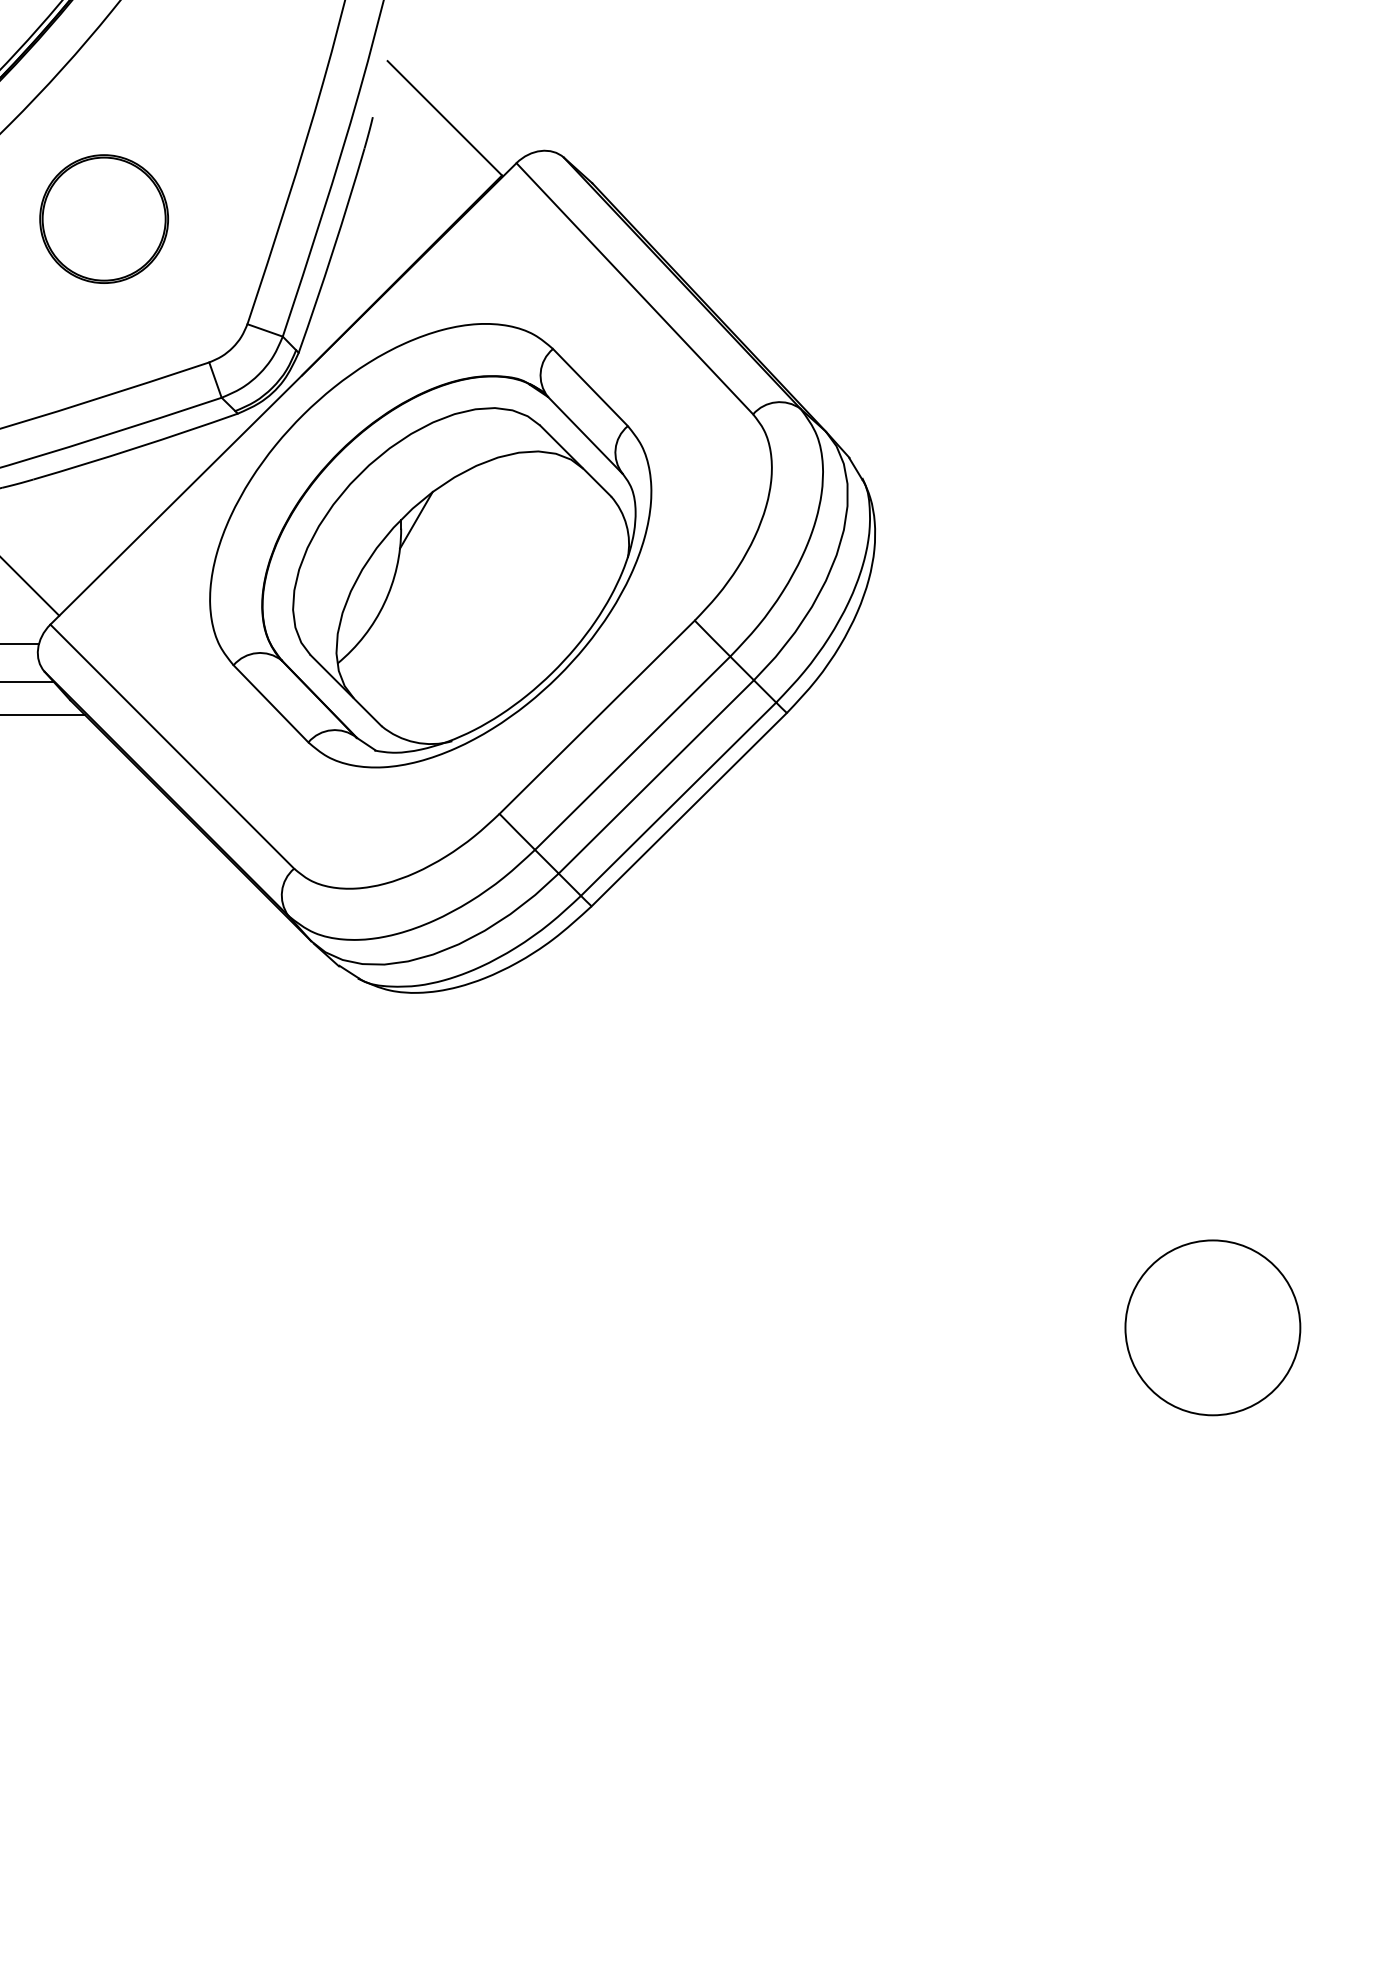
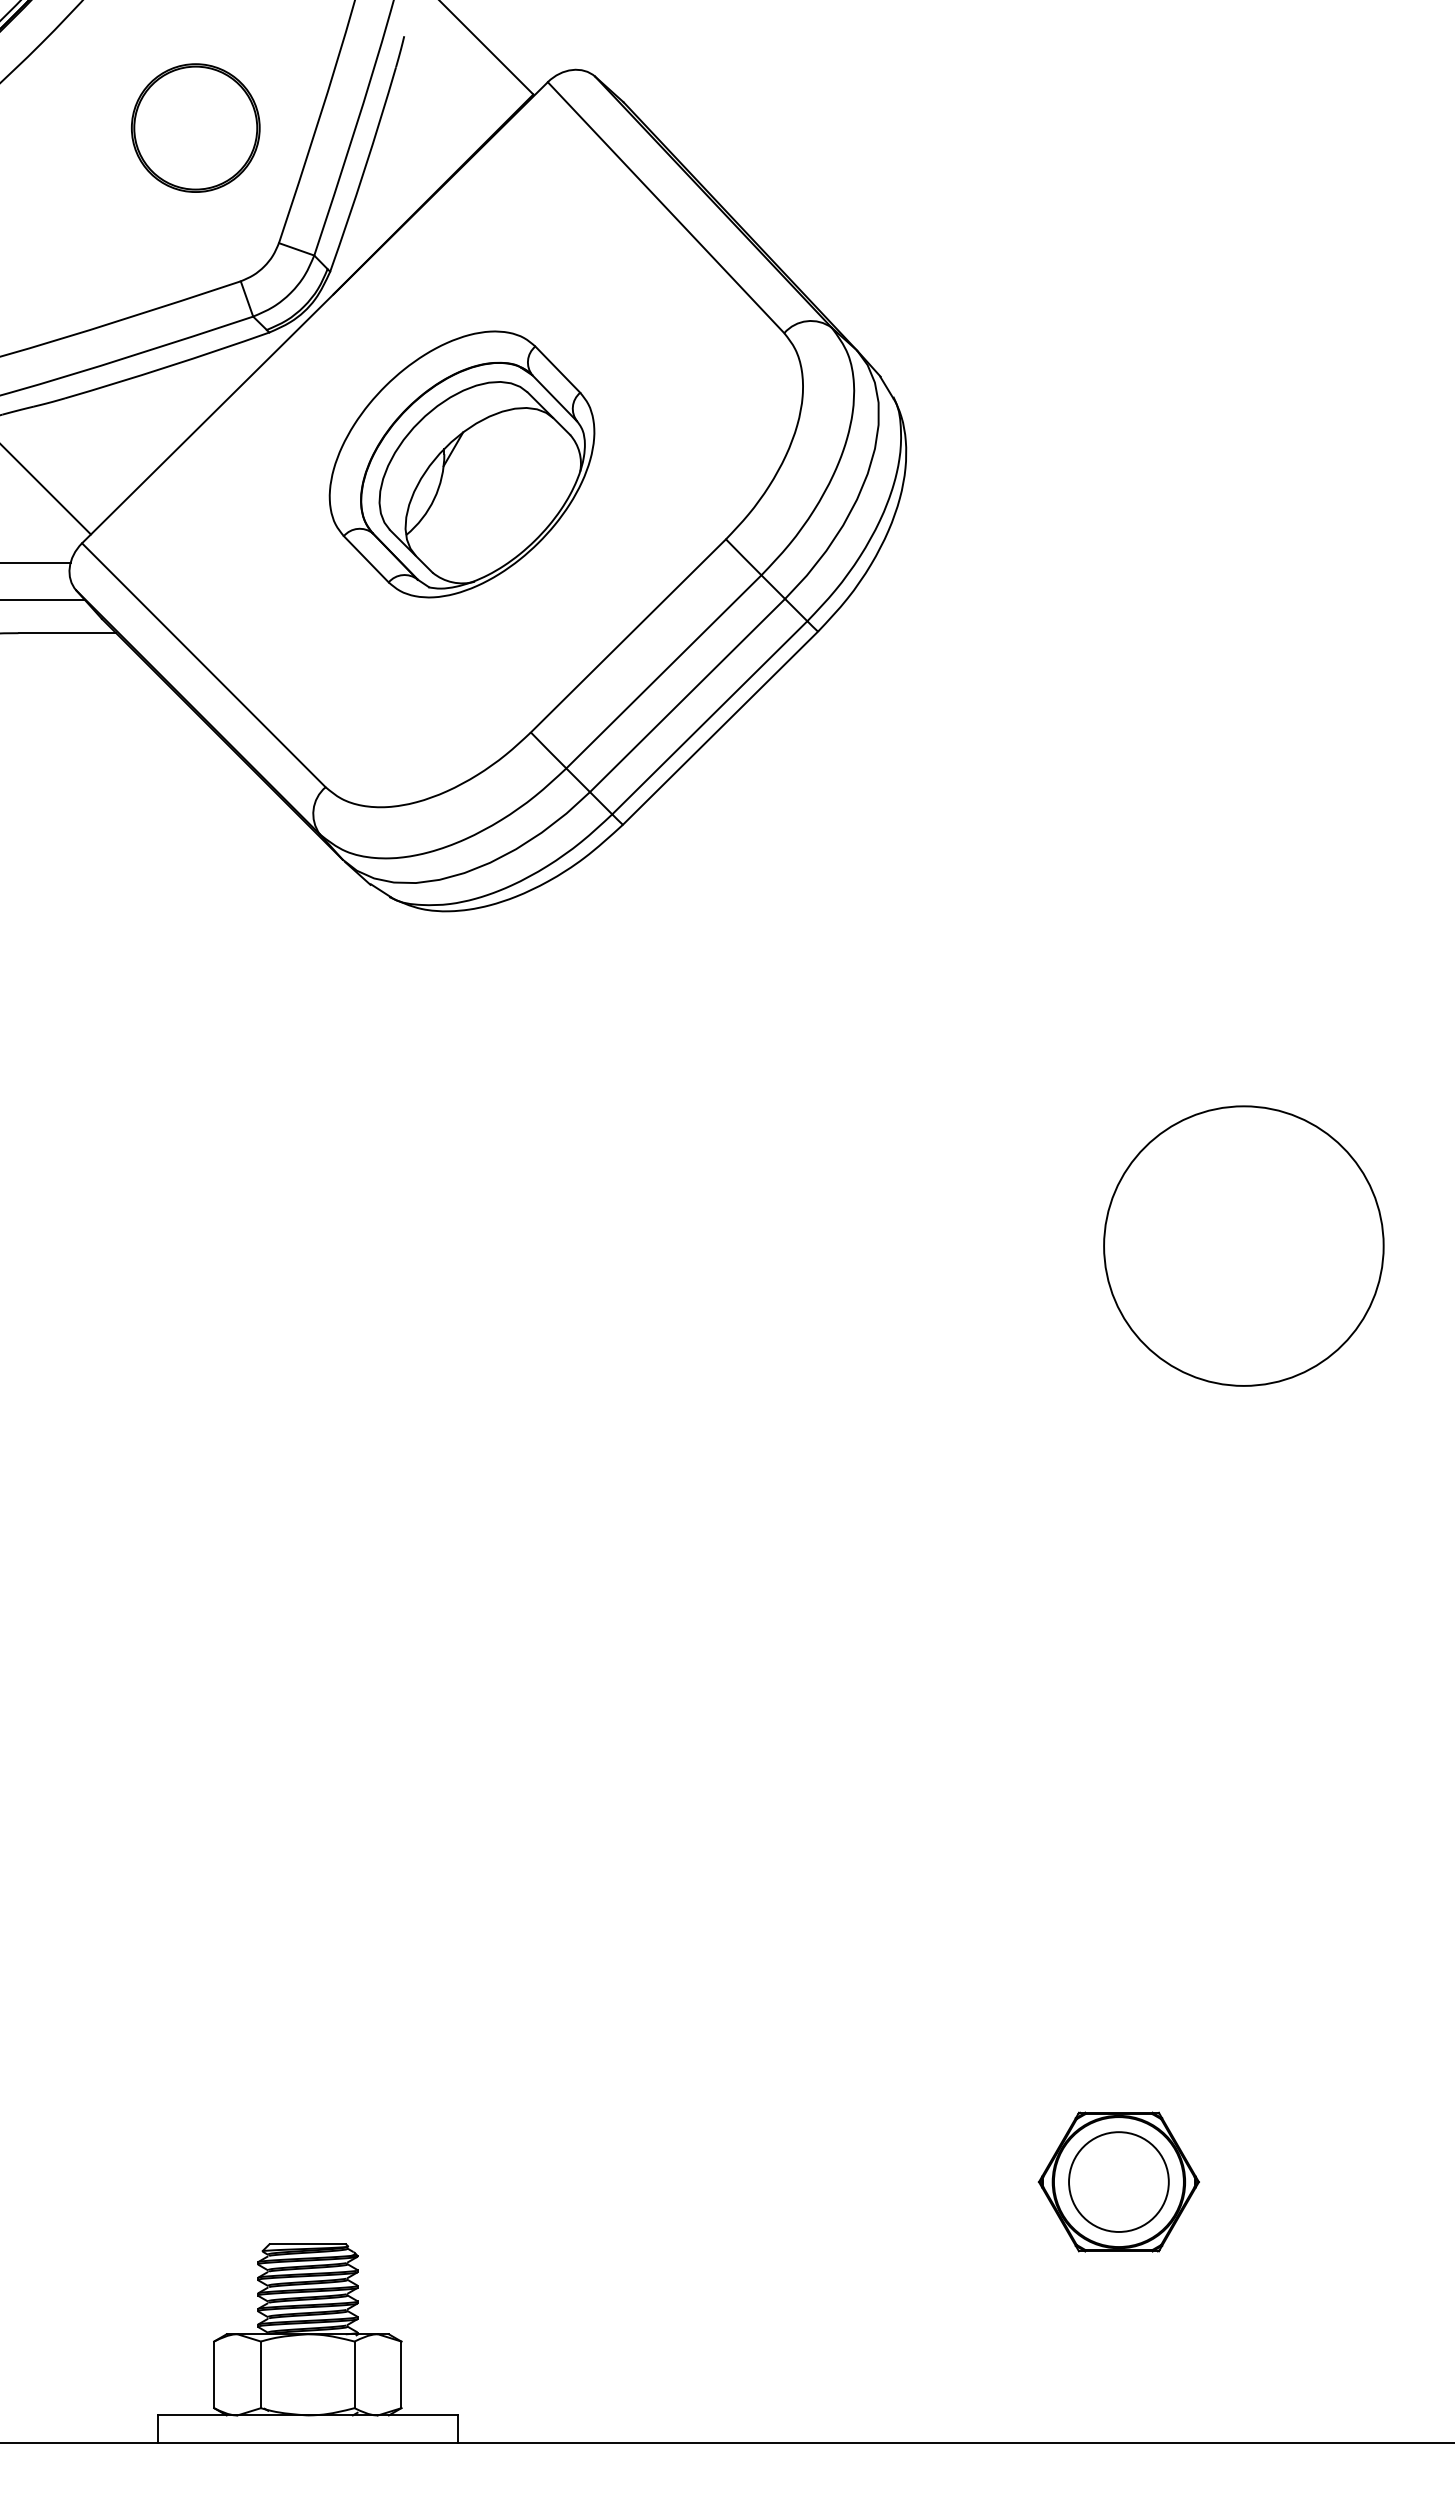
part: (103, 218) -> (195, 127), moved
part: (430, 545) -> (461, 464), size x0.6
circle: (1212, 1327) -> (1243, 1245), size x1.6

